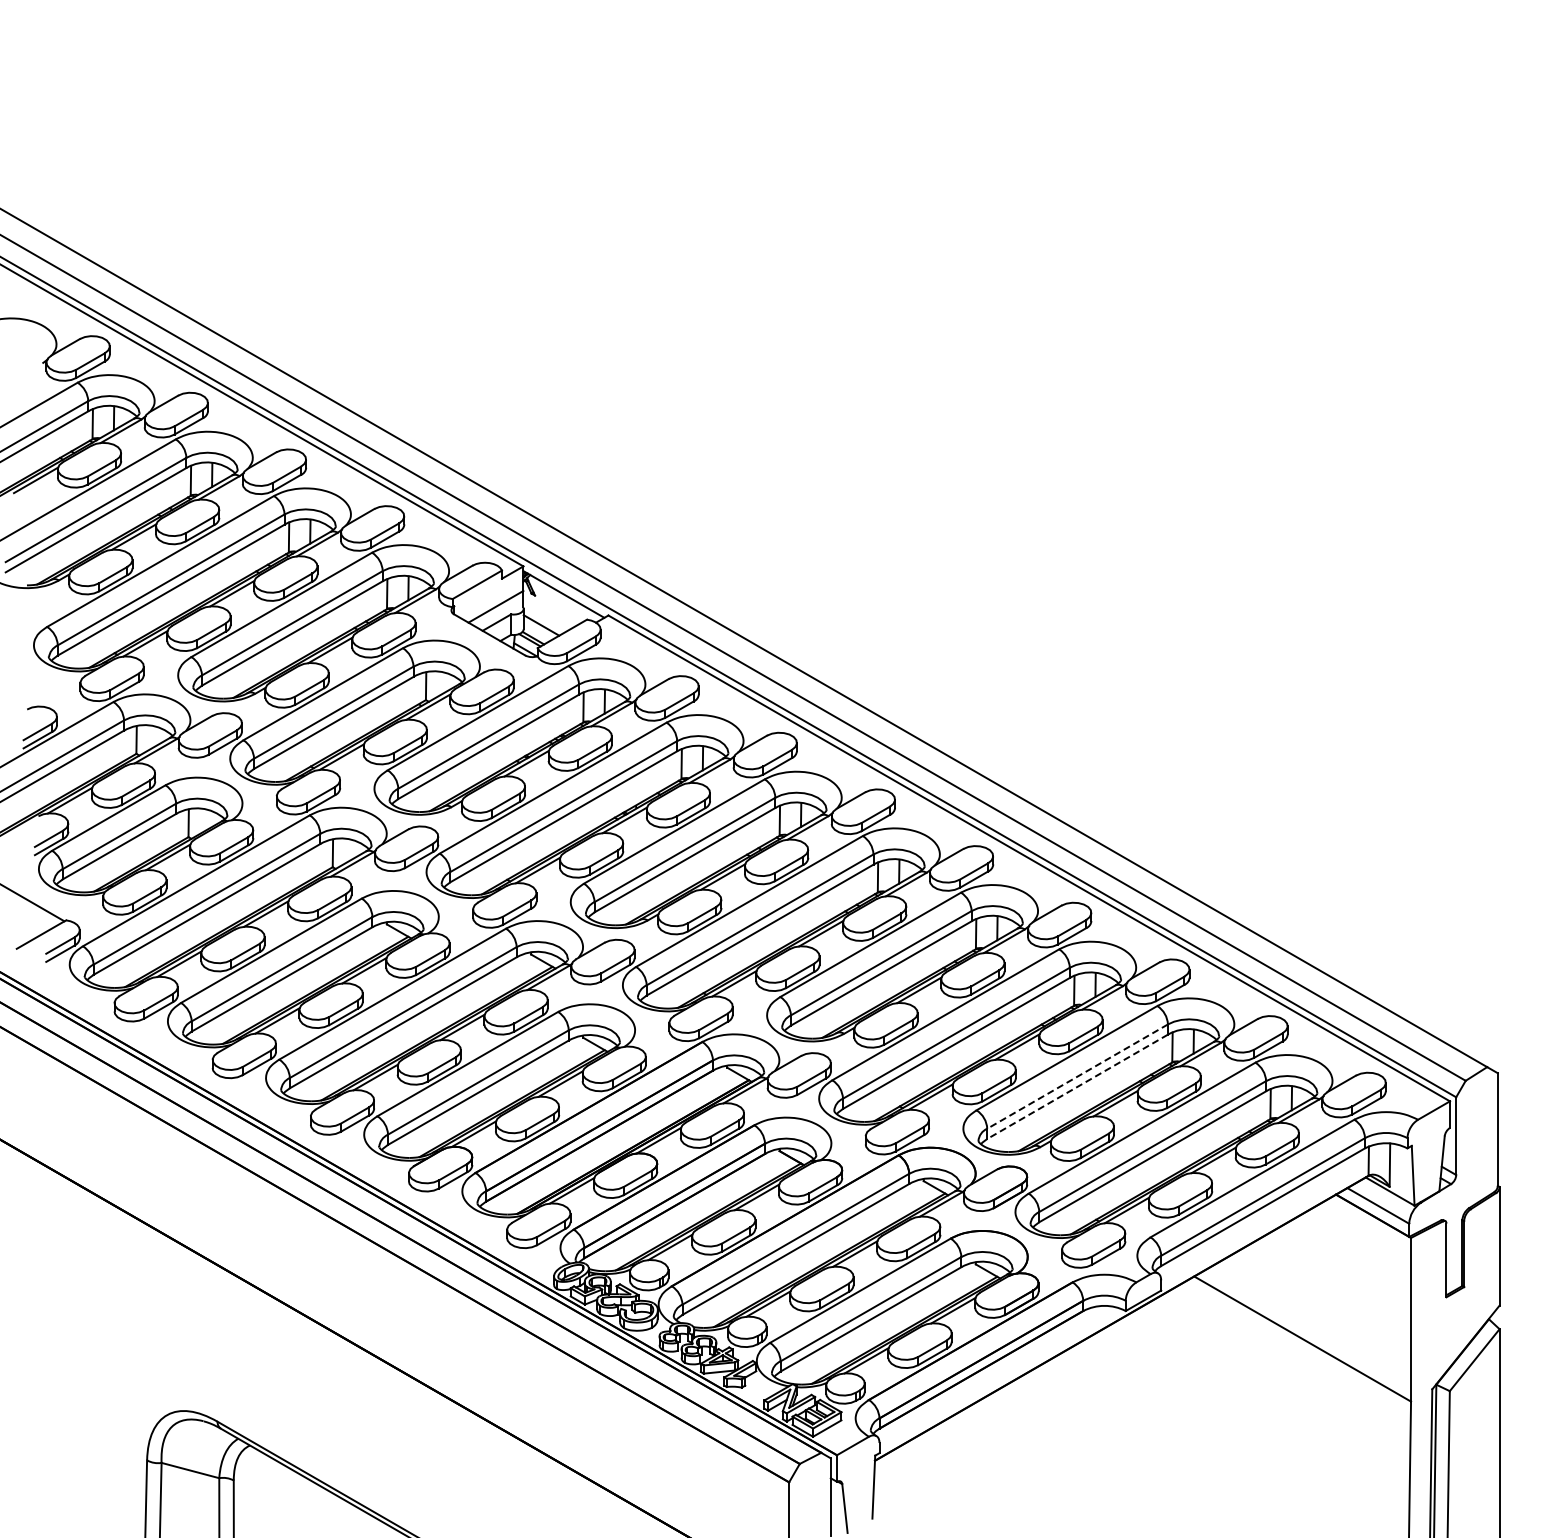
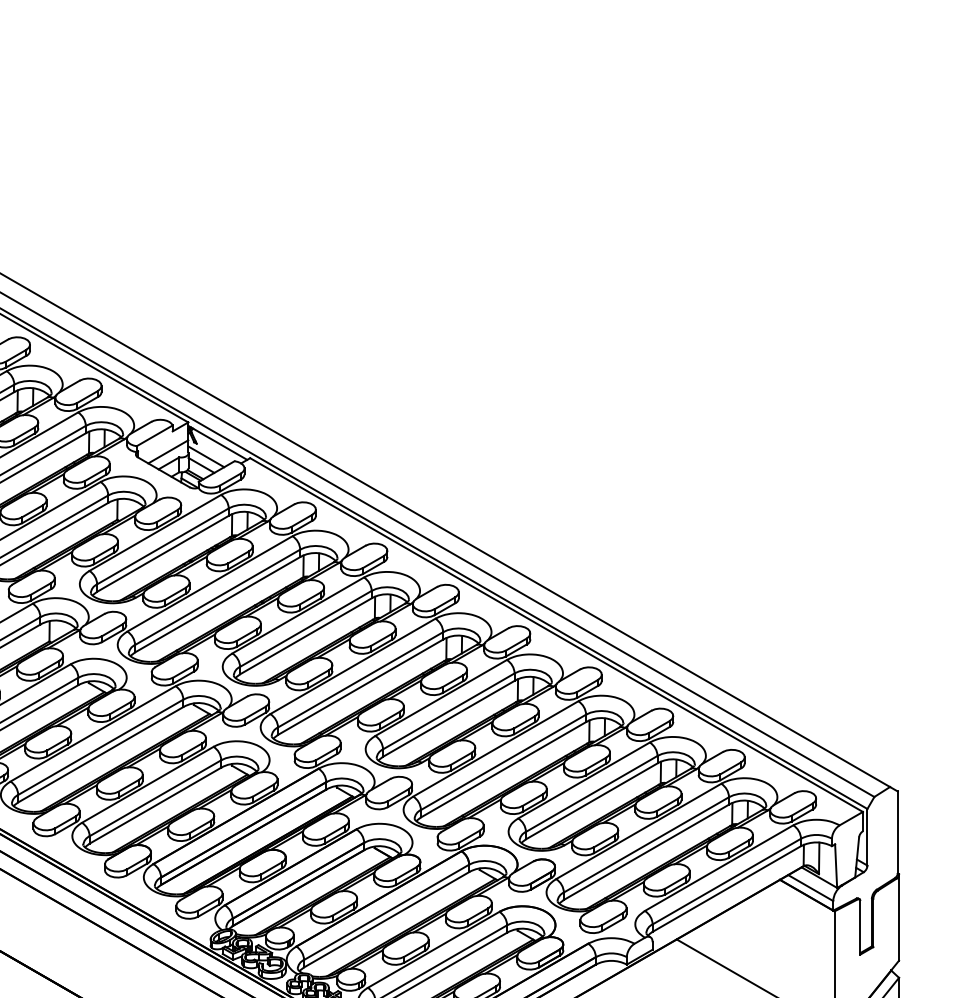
line: (547, 613) -> (205, 456), added
line: (1077, 1076) -> (591, 793), dashed -> solid
line: (1077, 1087) -> (591, 801), dashed -> solid

